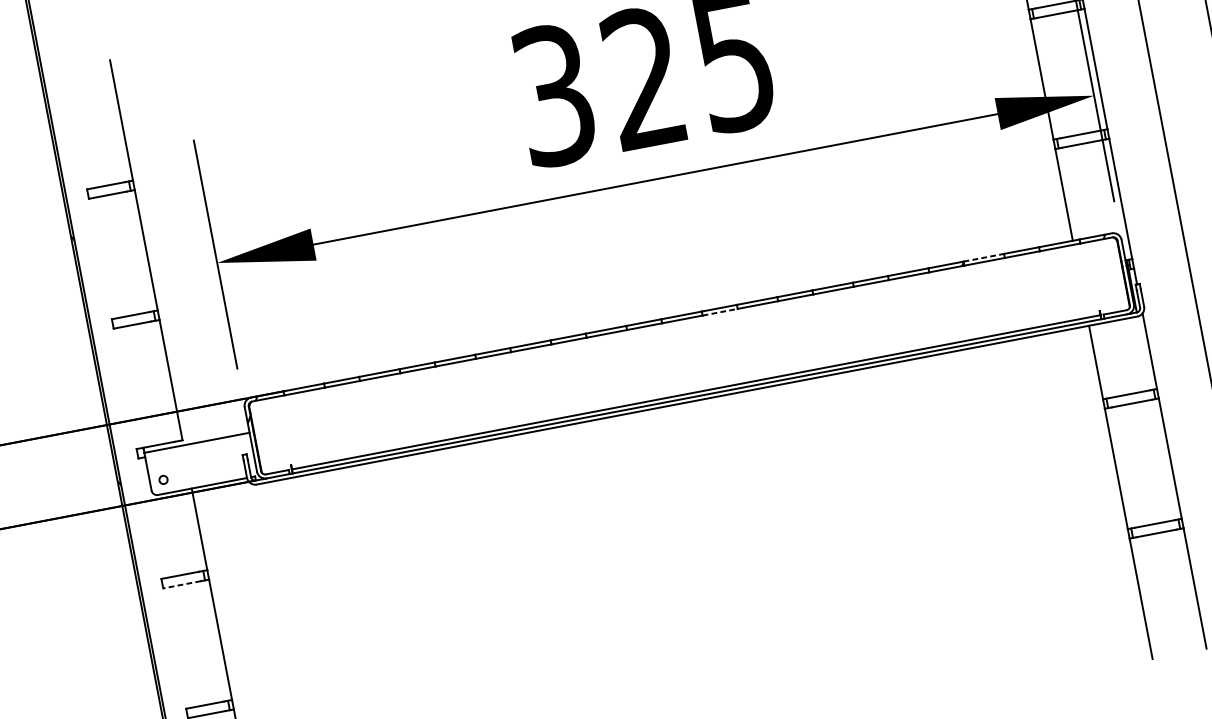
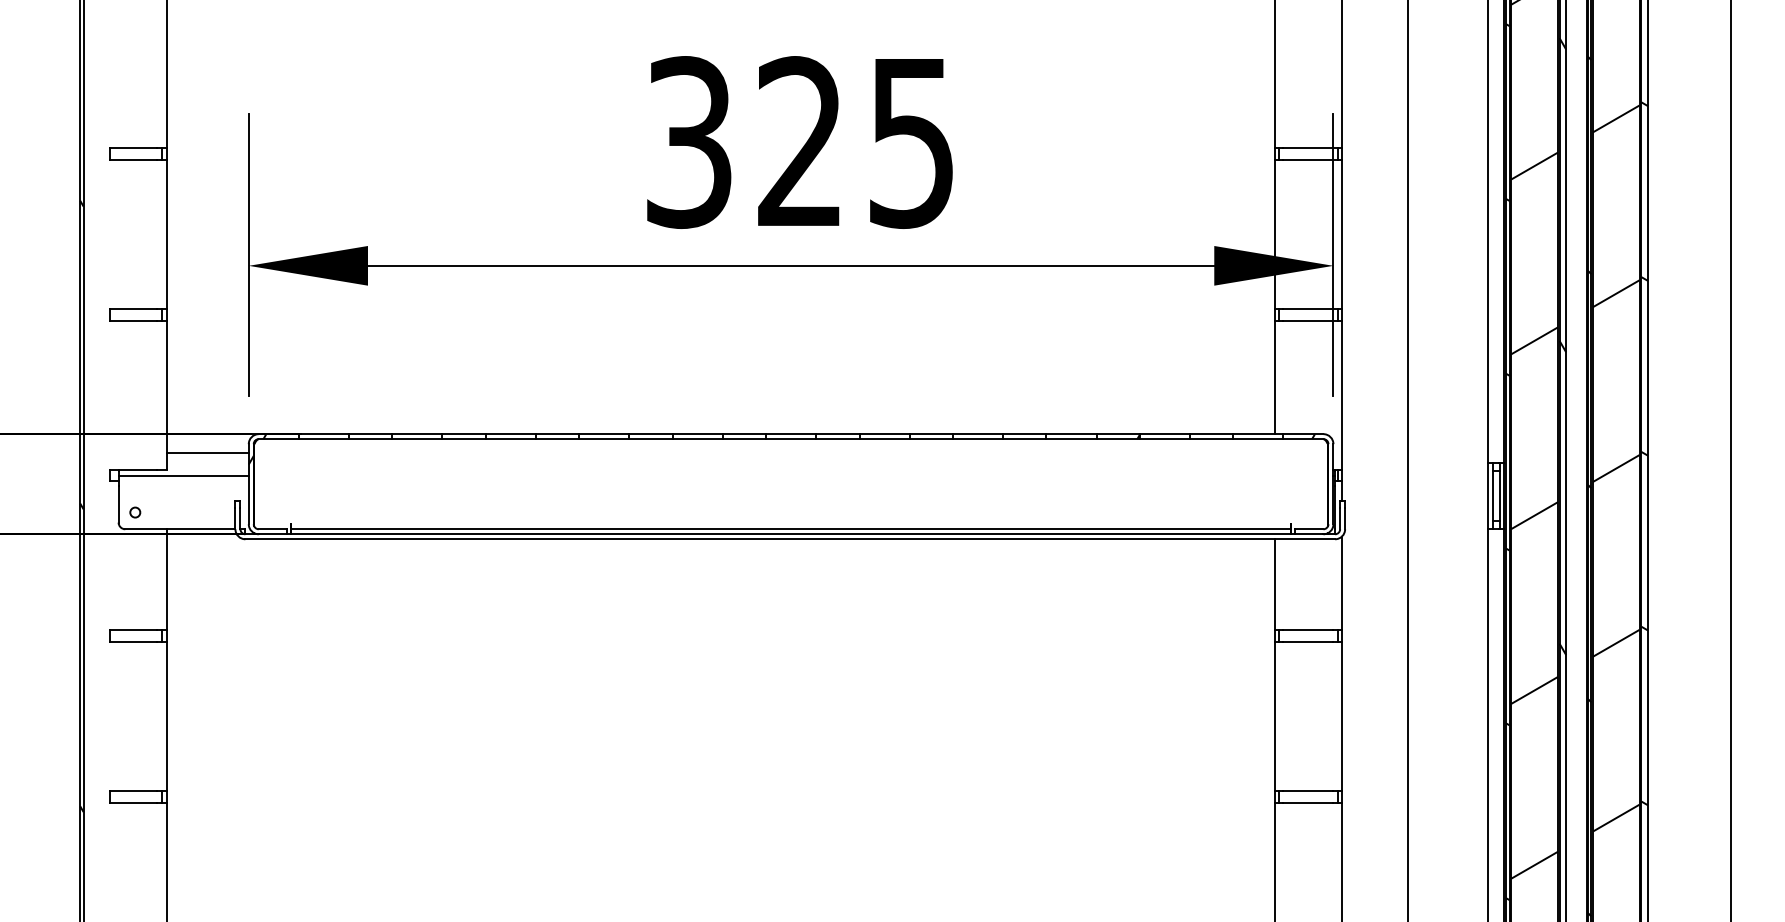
line: (984, 257) -> (1165, 434), dashed -> solid
line: (719, 312) -> (837, 439), dashed -> solid
line: (212, 420) -> (207, 452), added
line: (181, 584) -> (133, 641), dashed -> solid

